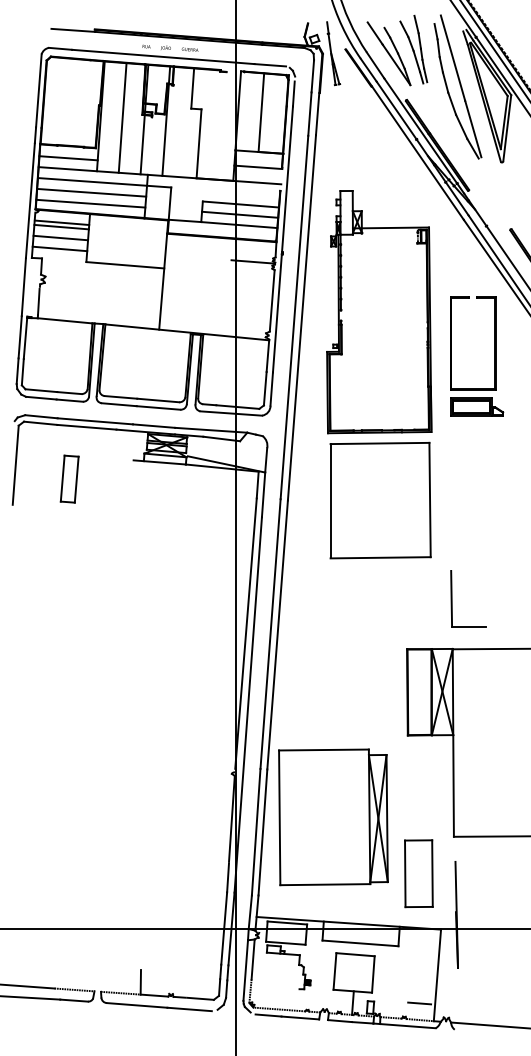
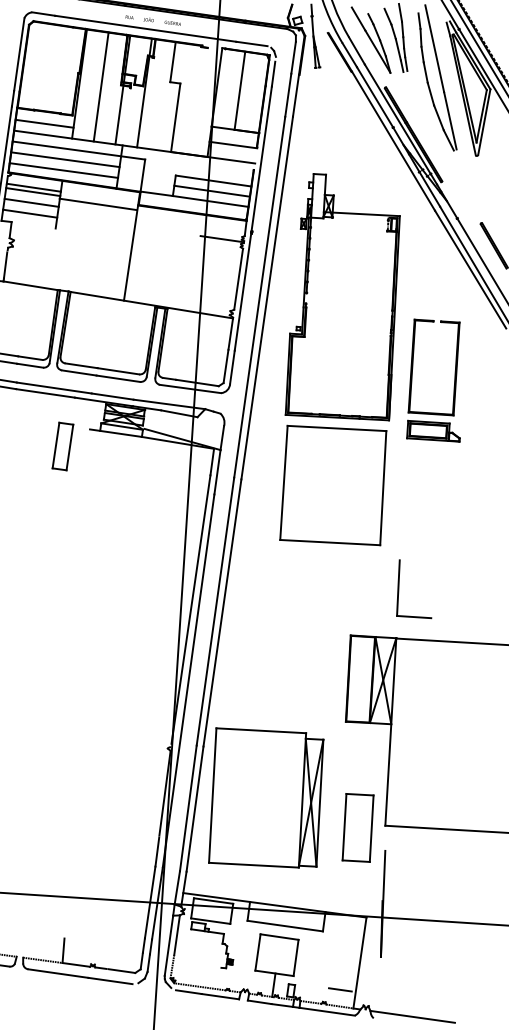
line: (125, 265) -> (98, 204), moved
part: (494, 356) -> (454, 382), moved
part: (69, 478) -> (62, 445), moved
part: (418, 873) -> (357, 827), moved

